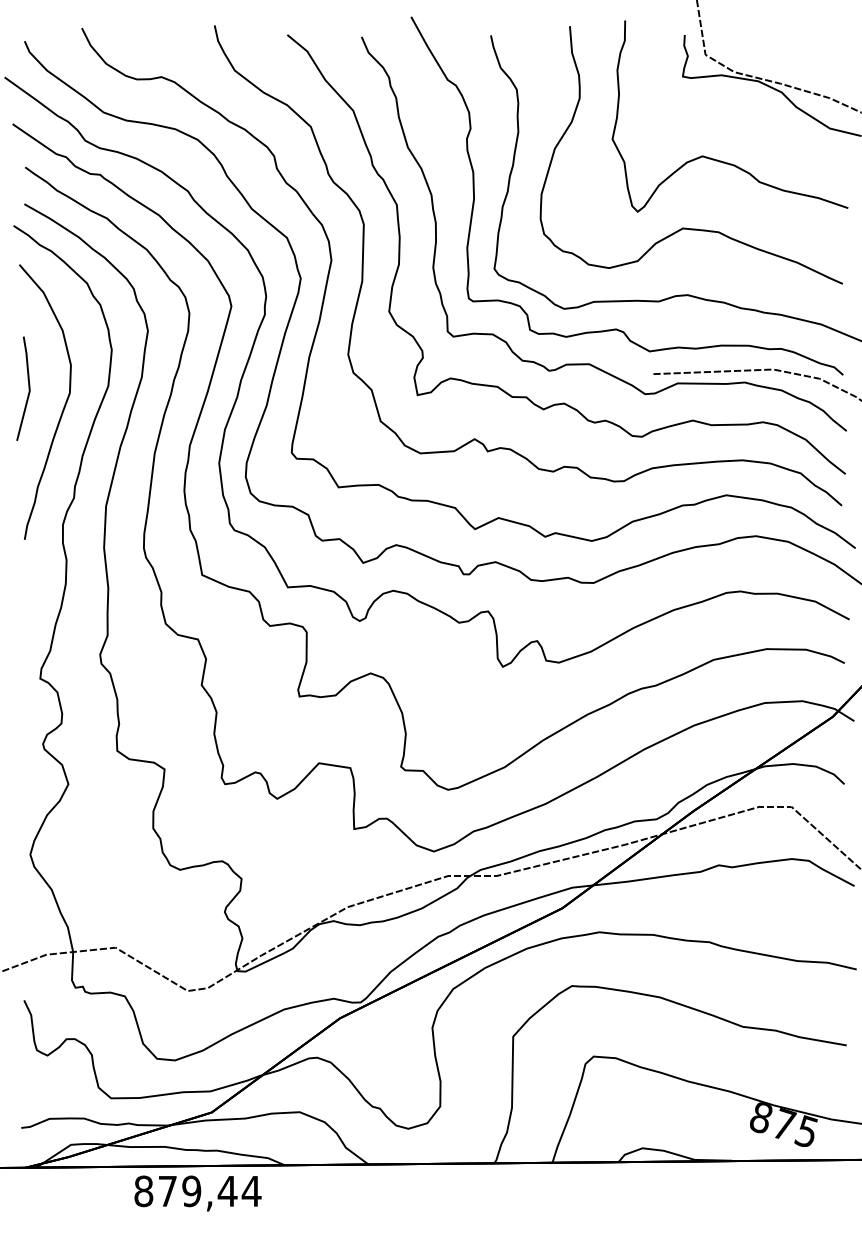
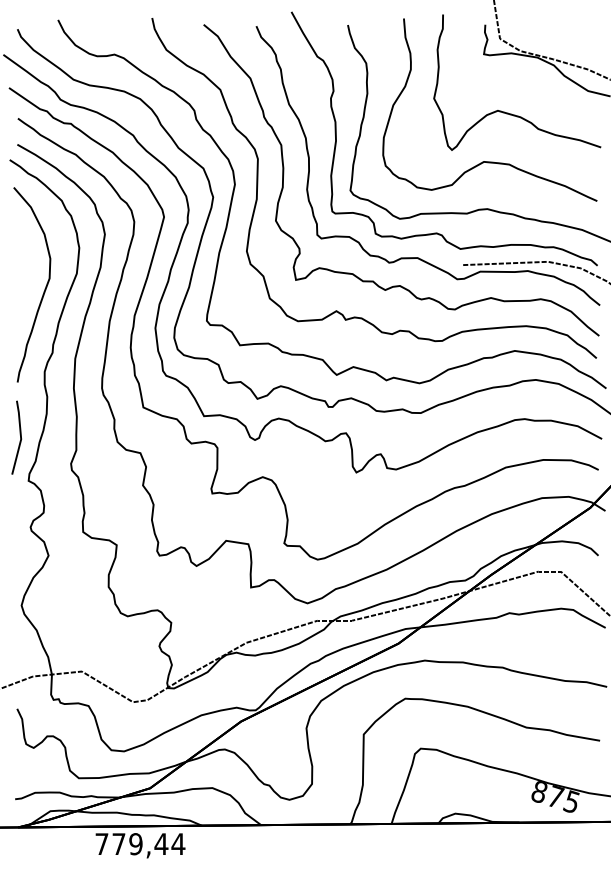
line: (28, 388) -> (20, 437), moved
text: (143, 1191) -> (101, 844), 879,44 -> 779,44

